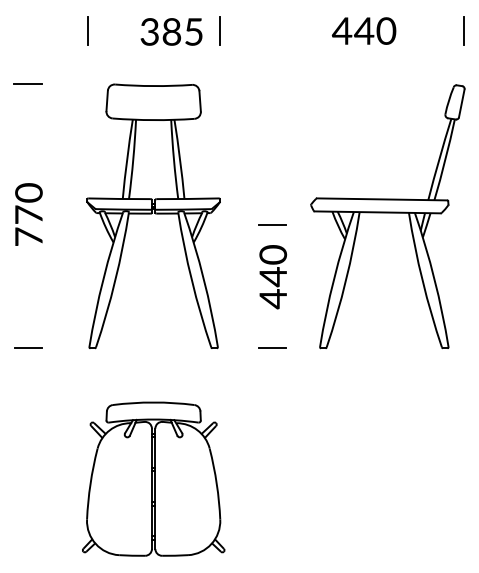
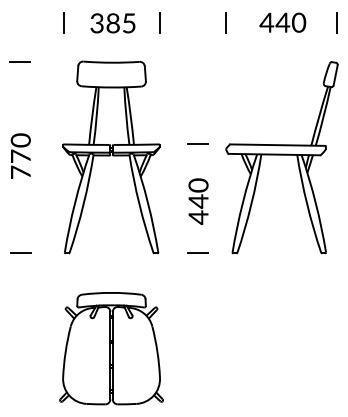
line: (311, 30) -> (226, 22), added
text: (363, 30) -> (282, 22), moved
text: (171, 31) -> (112, 23), moved
line: (272, 224) -> (198, 143), moved

